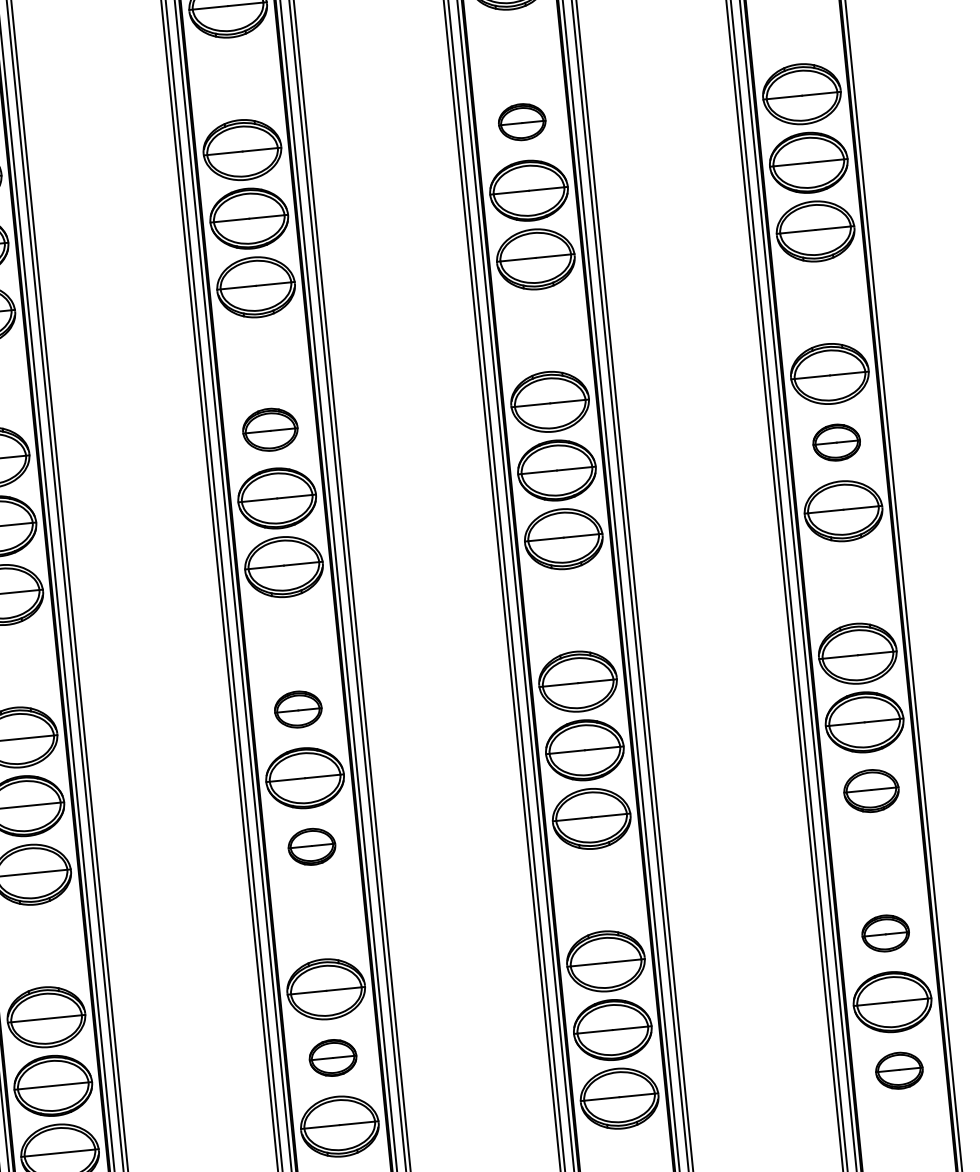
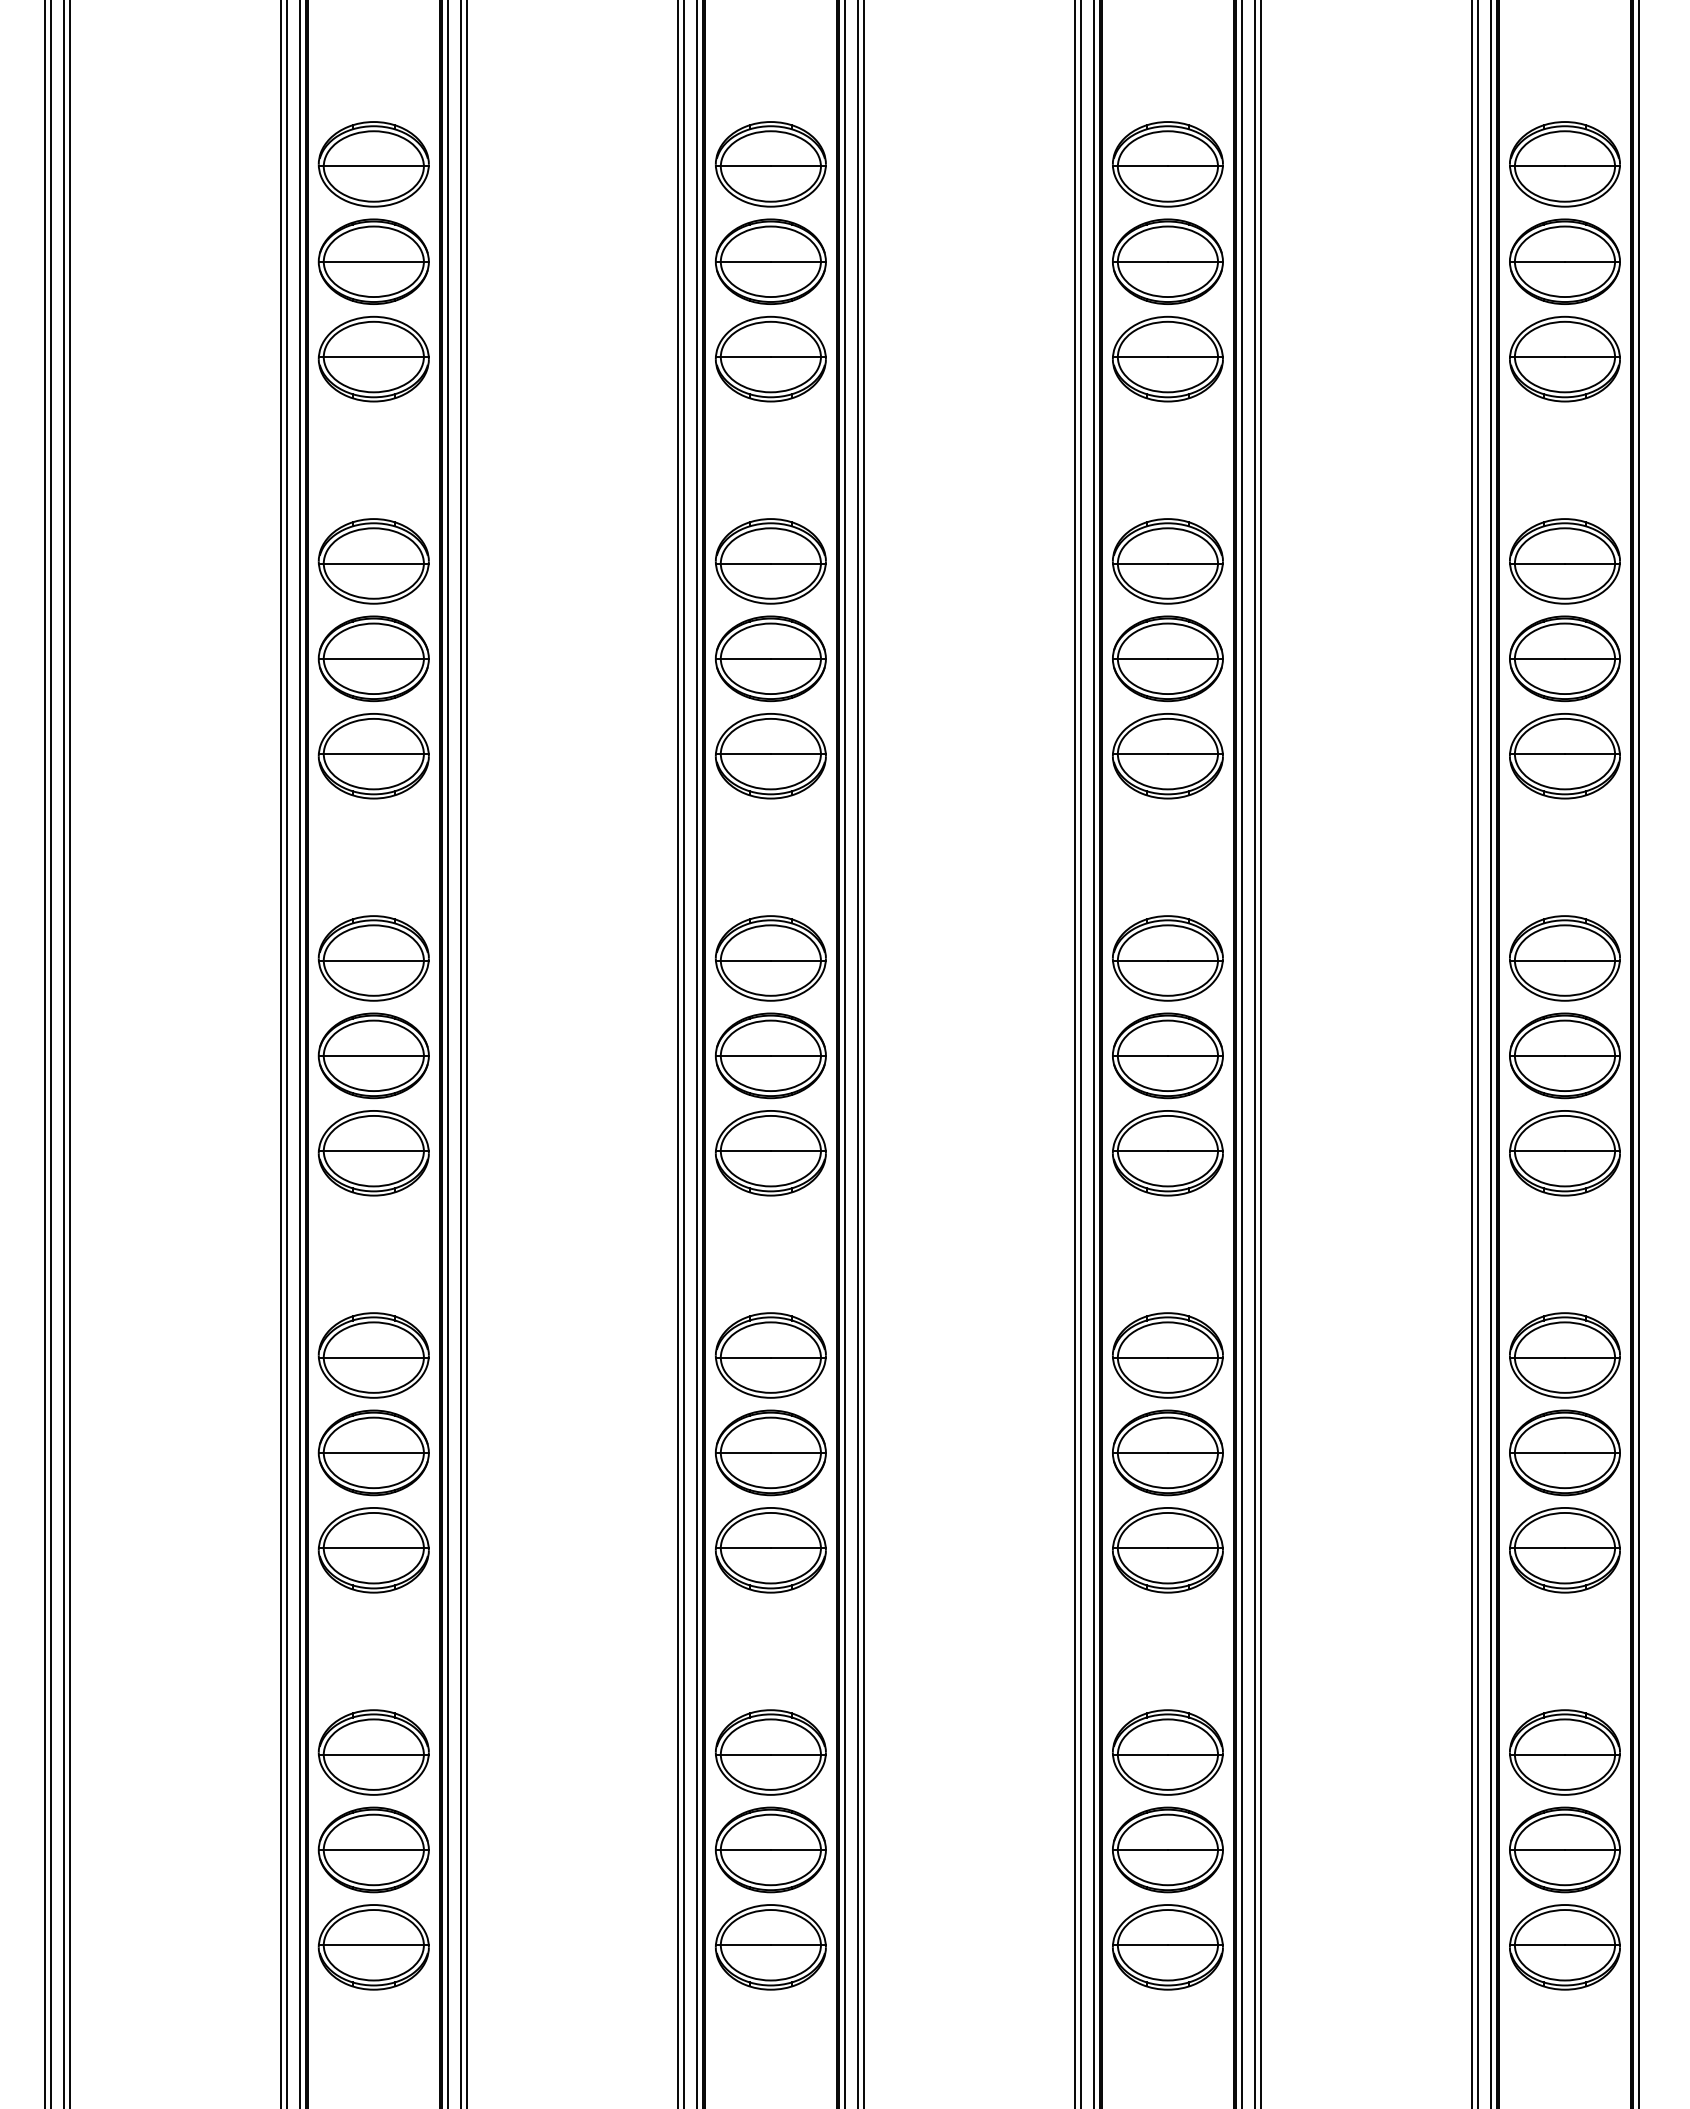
part: (521, 122) -> (1167, 561), size x1.67
part: (270, 429) -> (770, 958), size x1.43
part: (836, 442) -> (1564, 1055), size x1.67
part: (298, 709) -> (770, 1355), size x1.67
part: (871, 791) -> (1564, 1550), size x1.43
part: (311, 847) -> (770, 1550), size x1.67
part: (885, 933) -> (1564, 1752), size x1.67
part: (332, 1057) -> (770, 1849), size x1.67
part: (899, 1070) -> (1564, 1947), size x1.67

